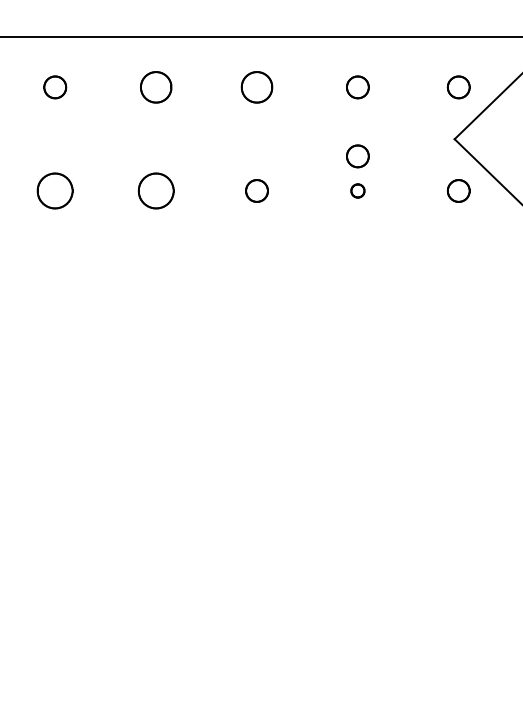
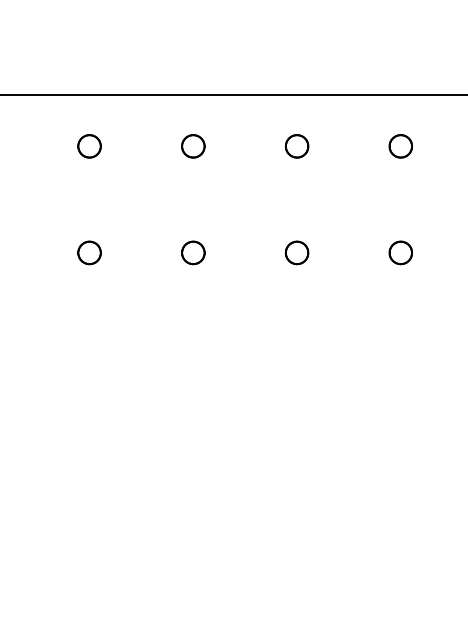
part: (155, 87) -> (192, 146), size x0.71
part: (256, 87) -> (296, 146), size x0.71
part: (357, 156) -> (400, 217), removed
part: (55, 190) -> (89, 252), size x0.62
part: (155, 190) -> (192, 252), size x0.62
part: (357, 190) -> (400, 252), size x1.67

